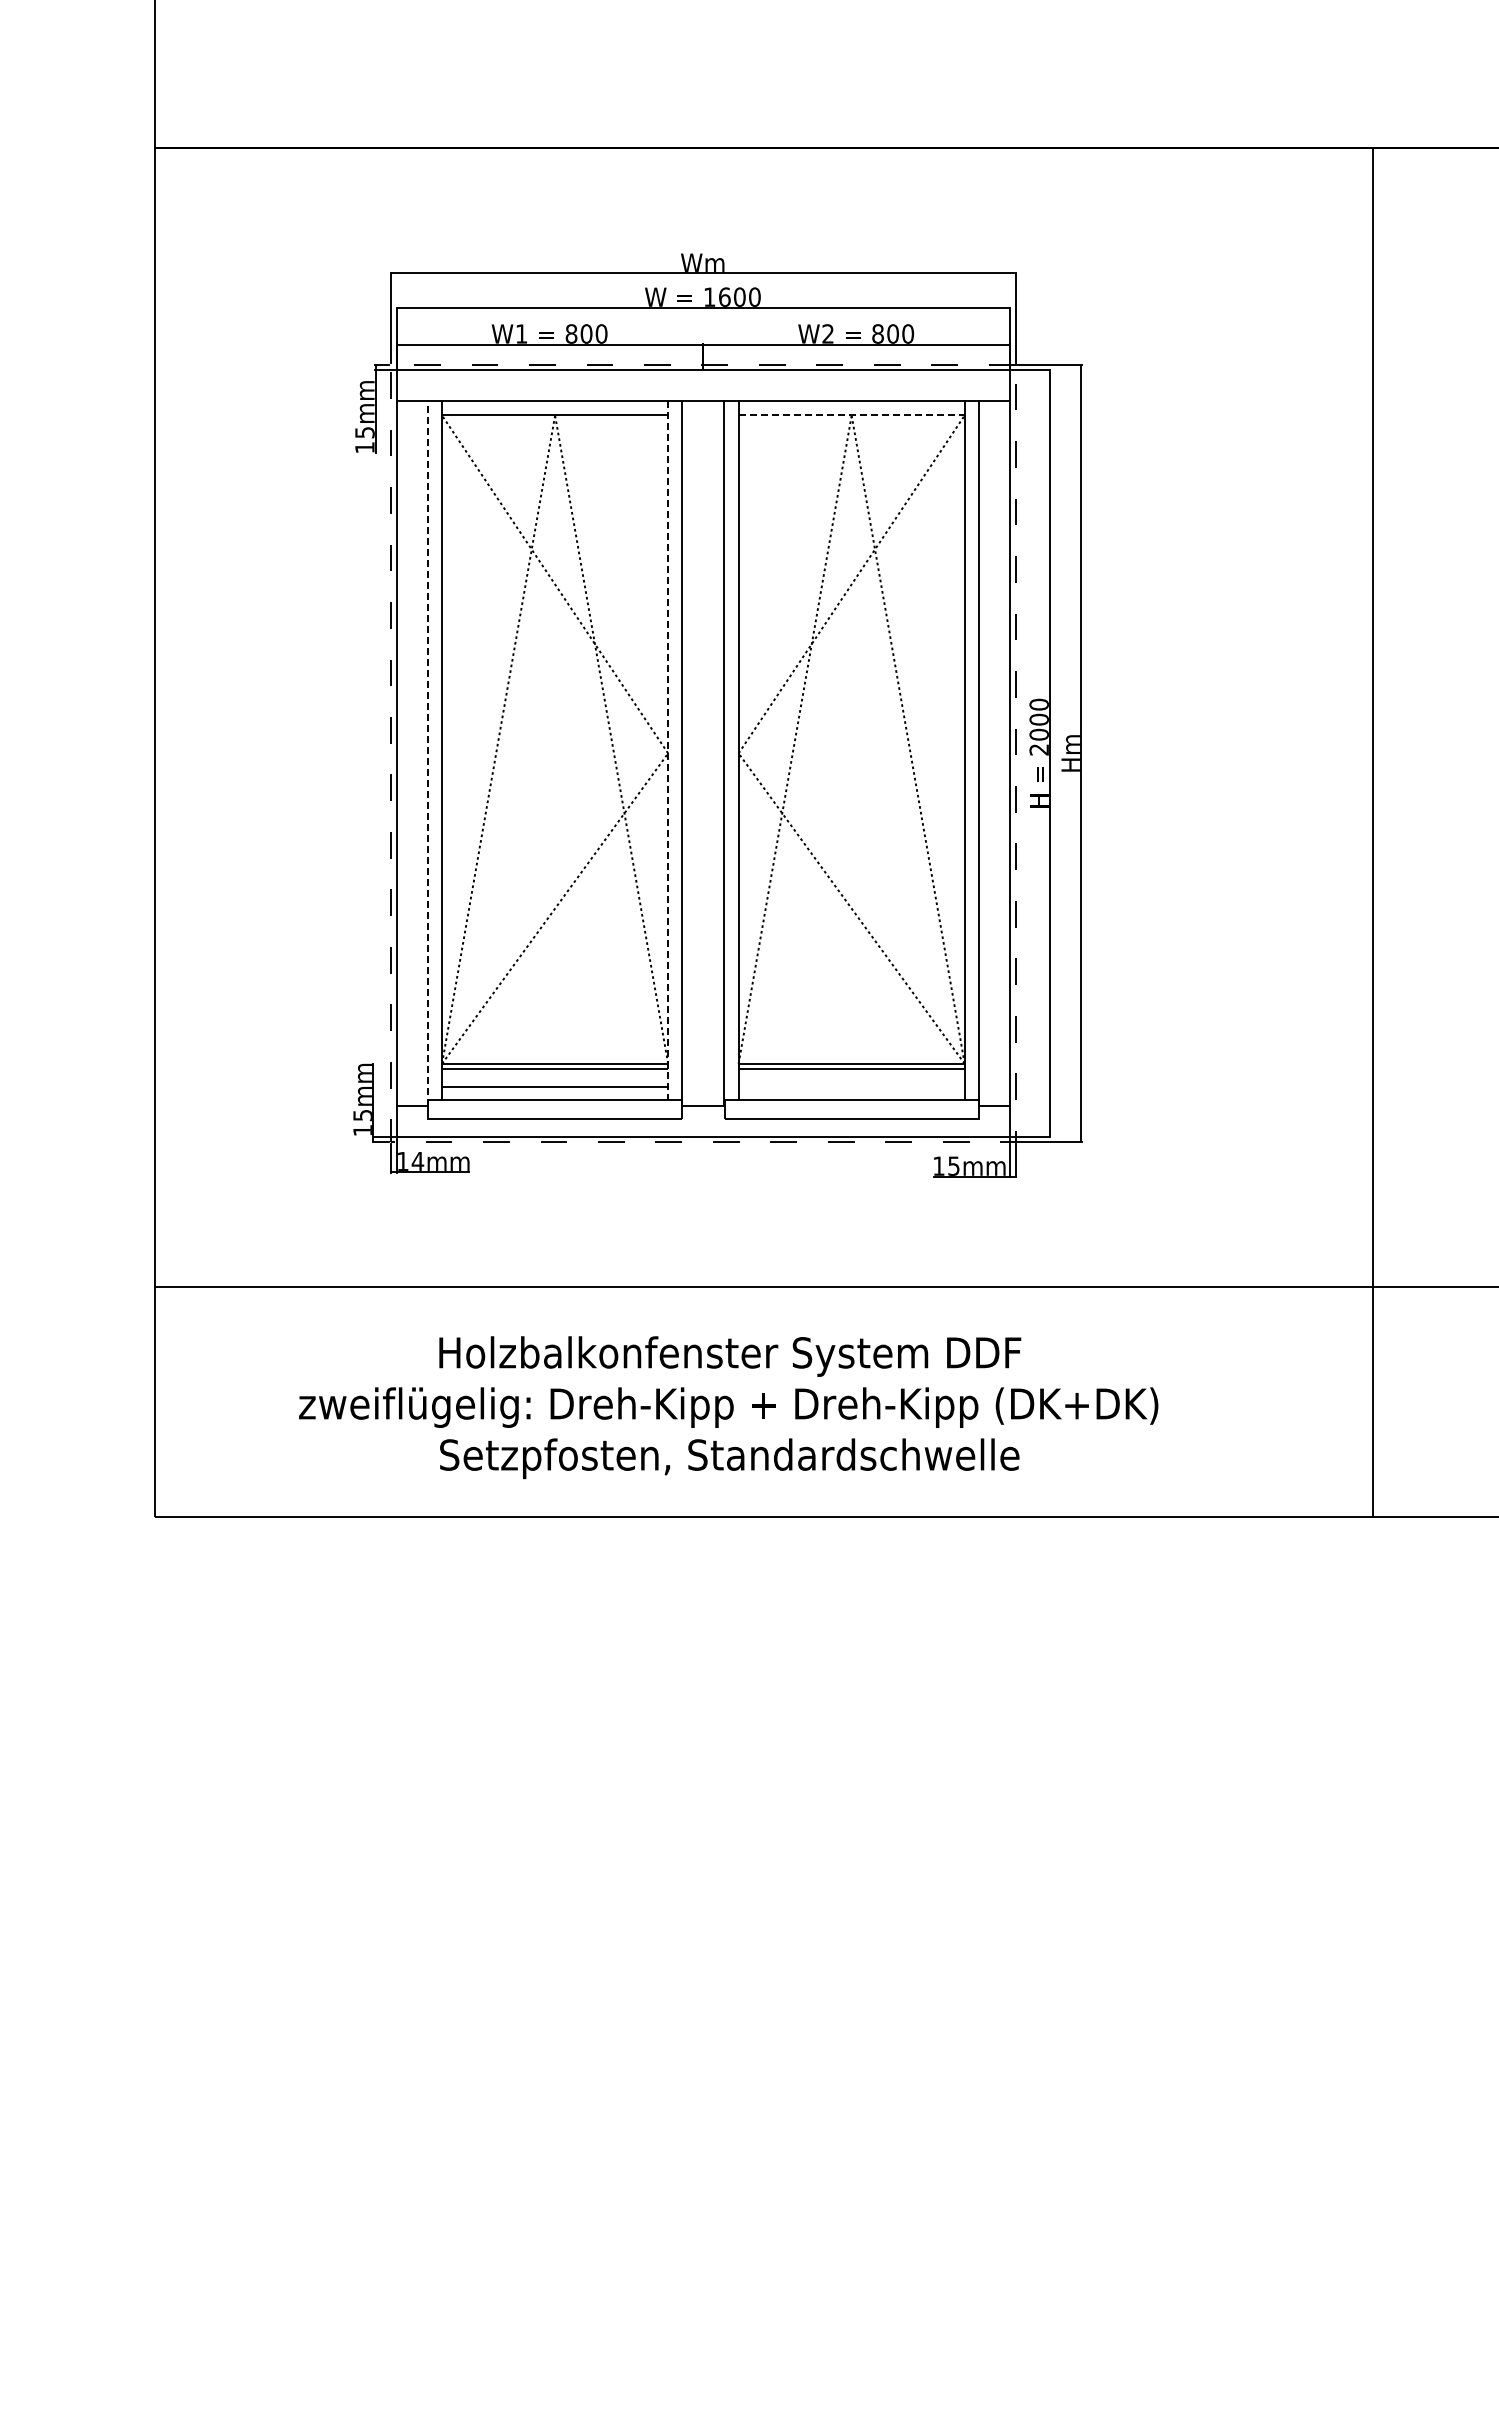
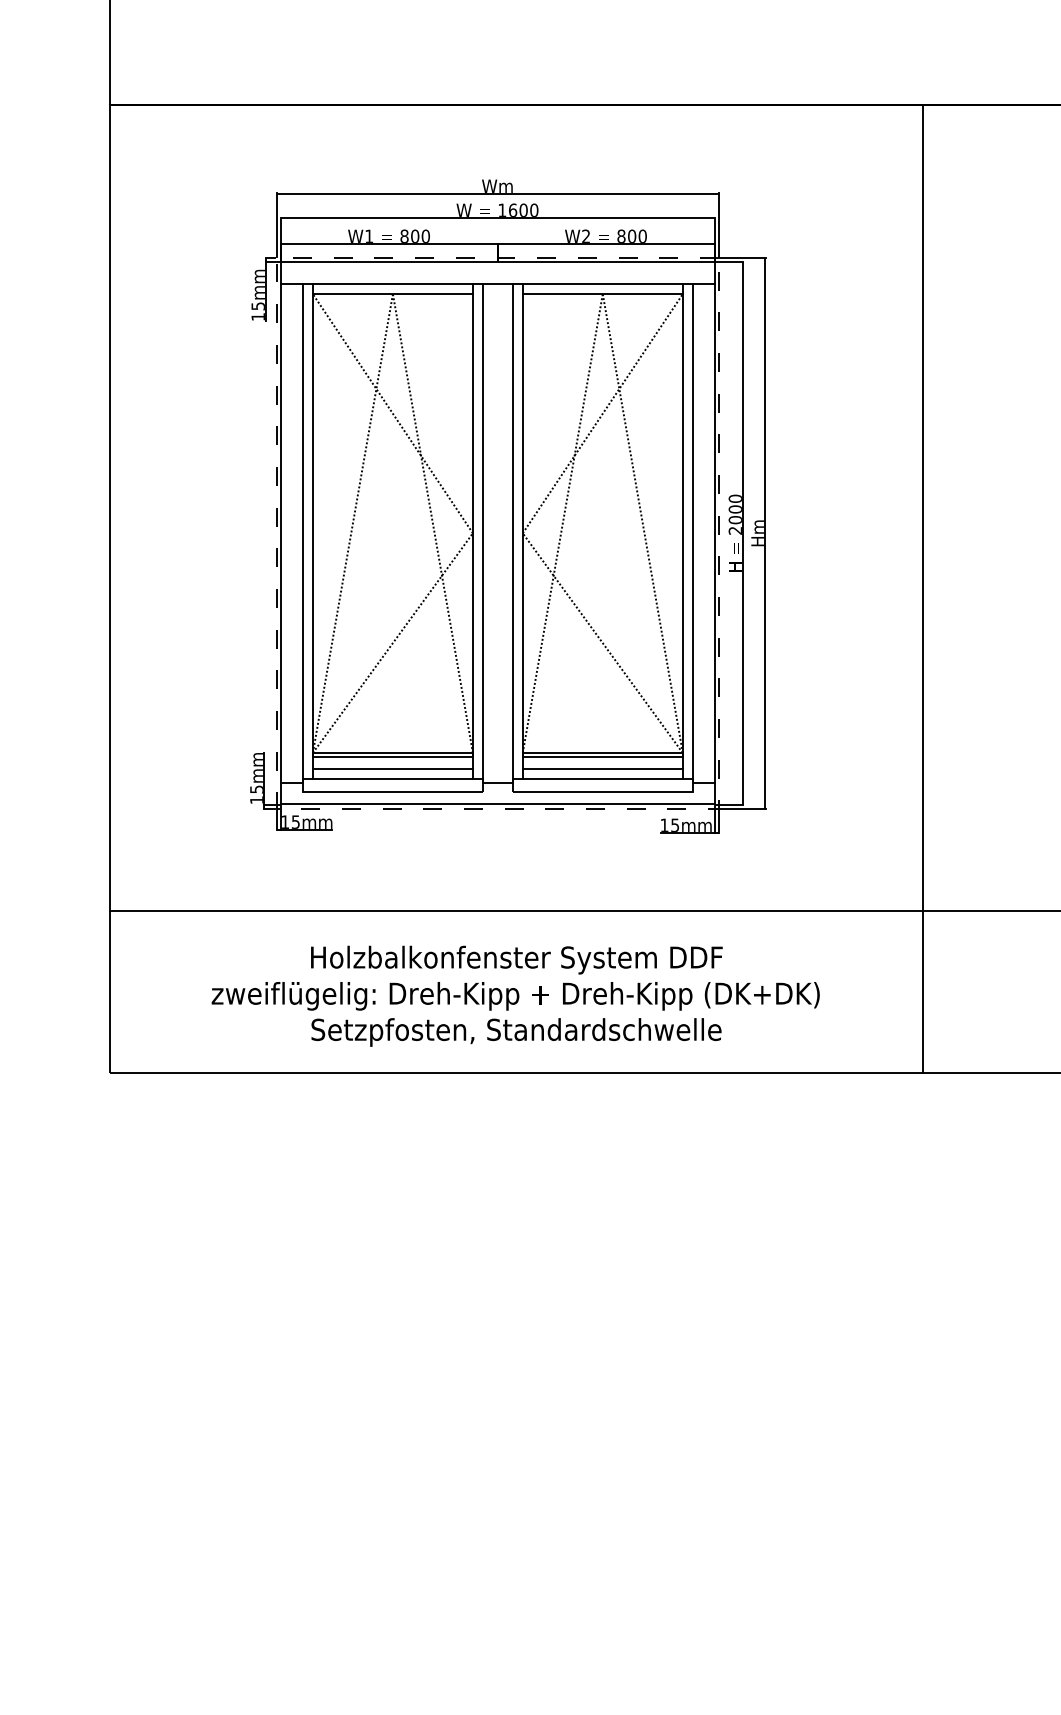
line: (852, 415) -> (603, 294), dashed -> solid
line: (668, 751) -> (473, 531), dashed -> solid
line: (427, 752) -> (302, 532), dashed -> solid
line: (1372, 831) -> (923, 588), moved
line: (851, 1086) -> (602, 769), added
text: (417, 1161) -> (295, 822), 14mm -> 15mm

